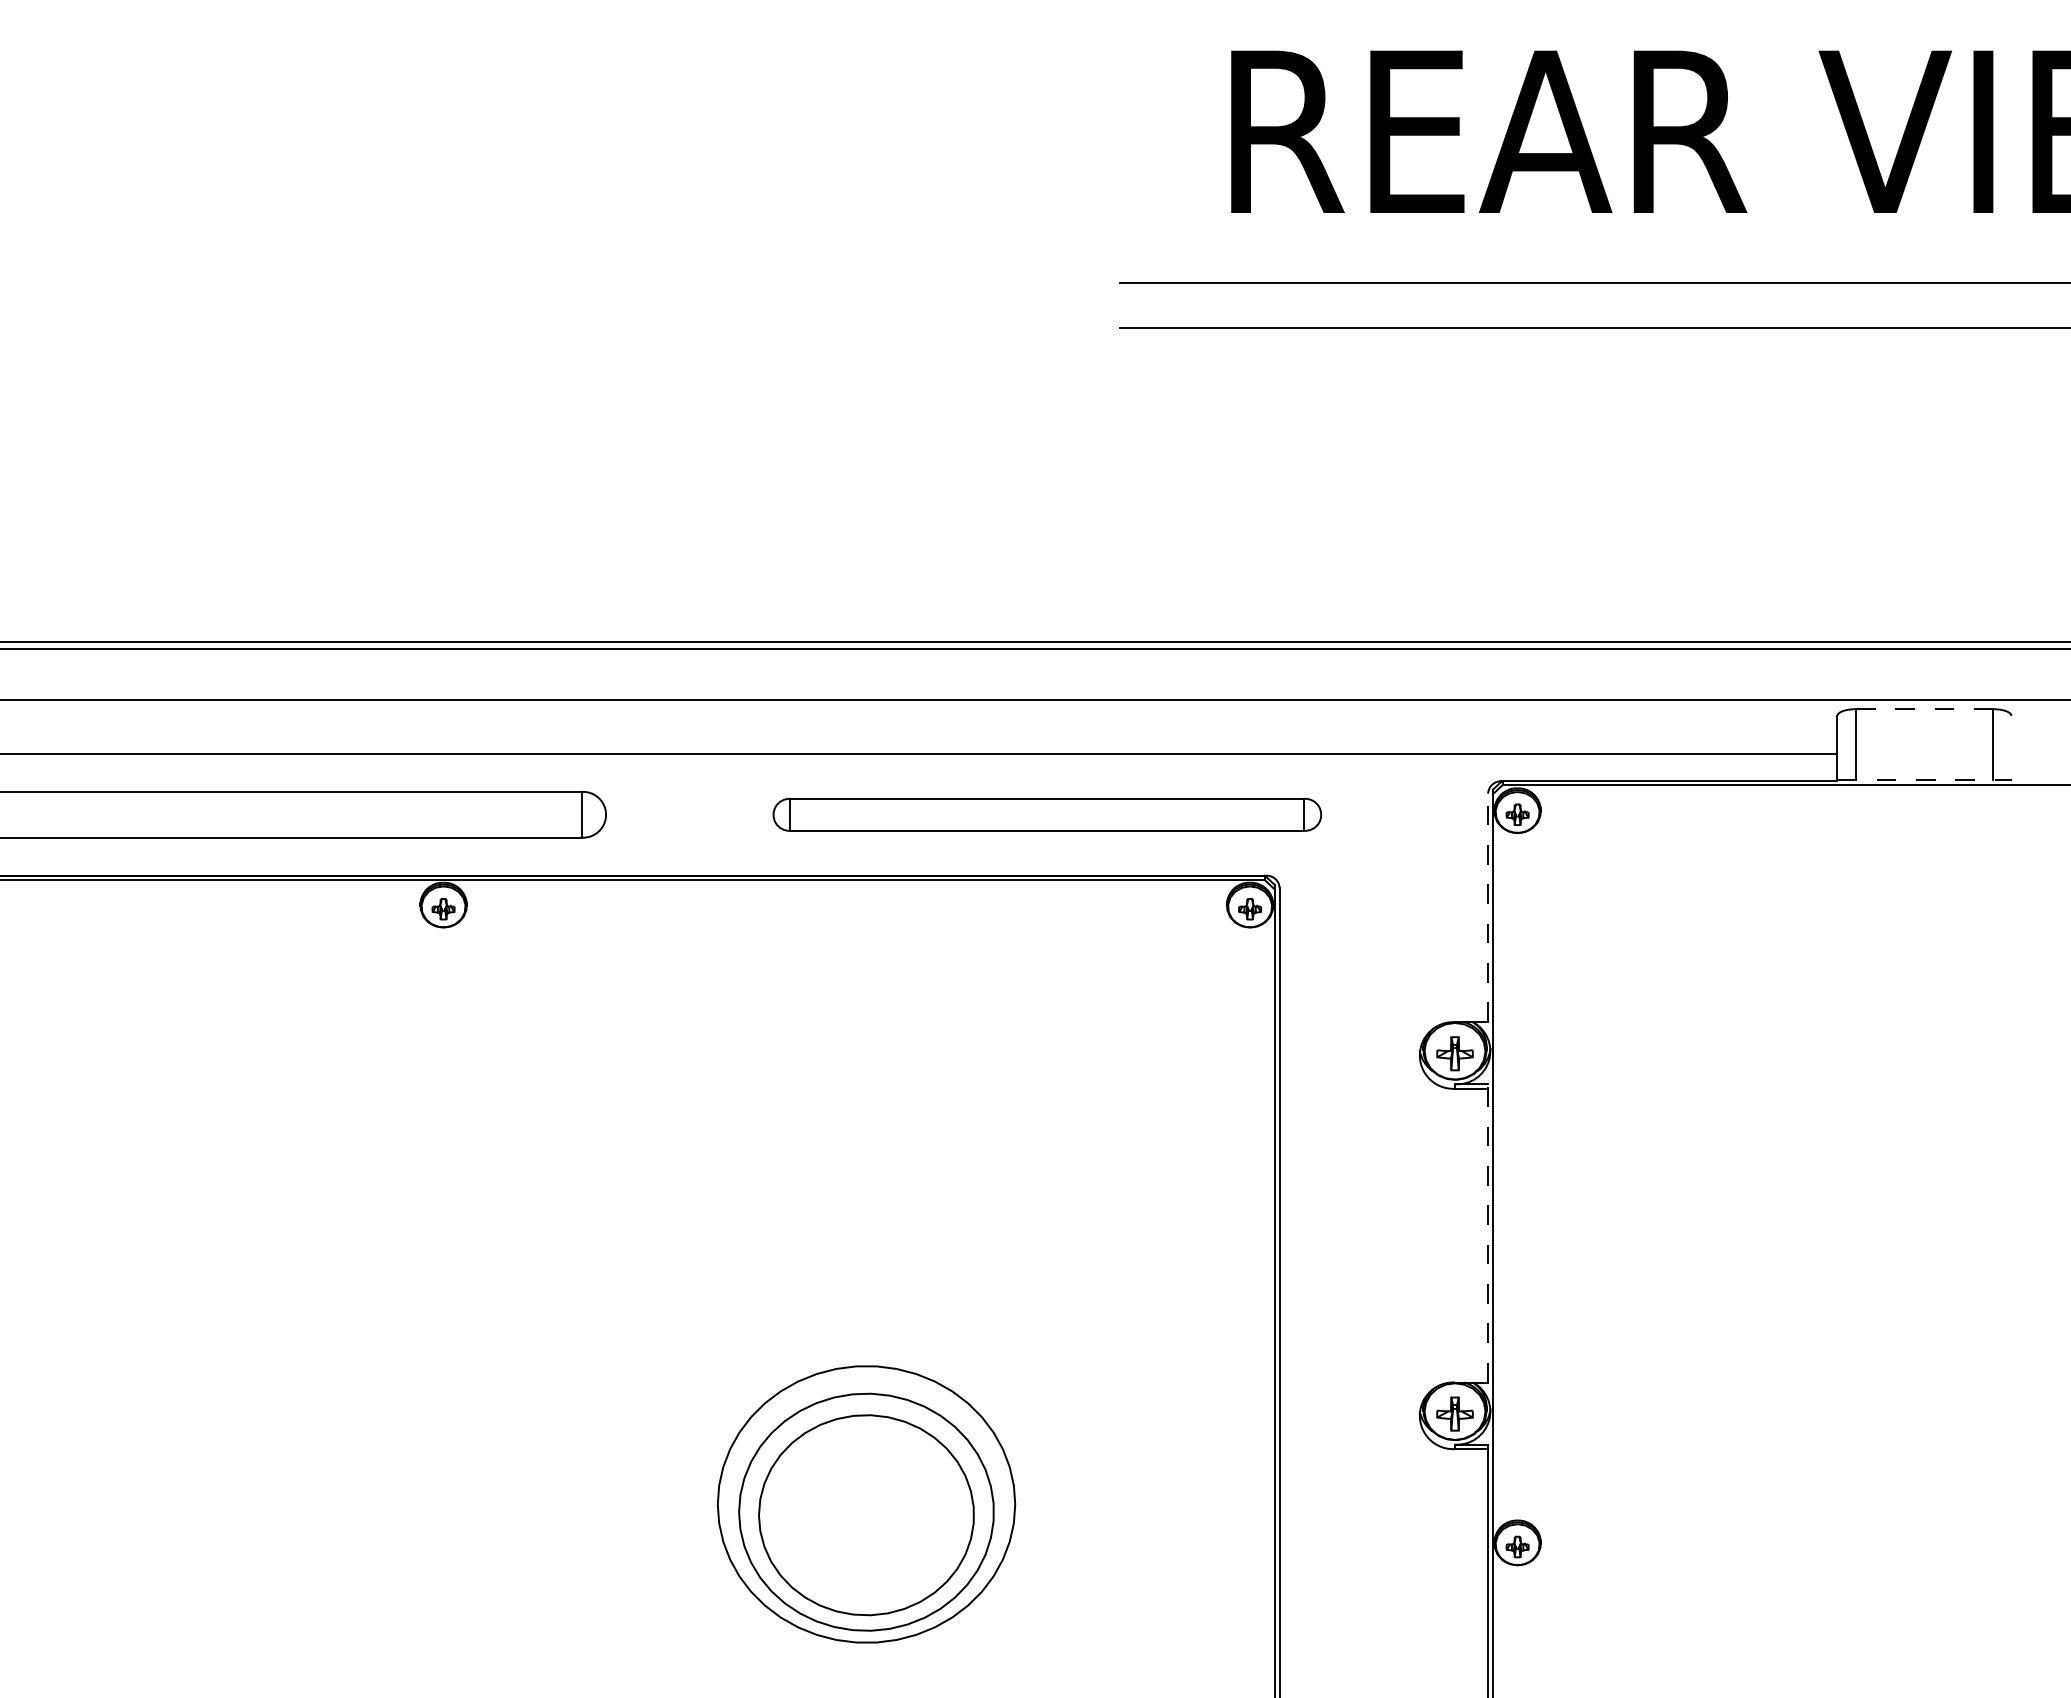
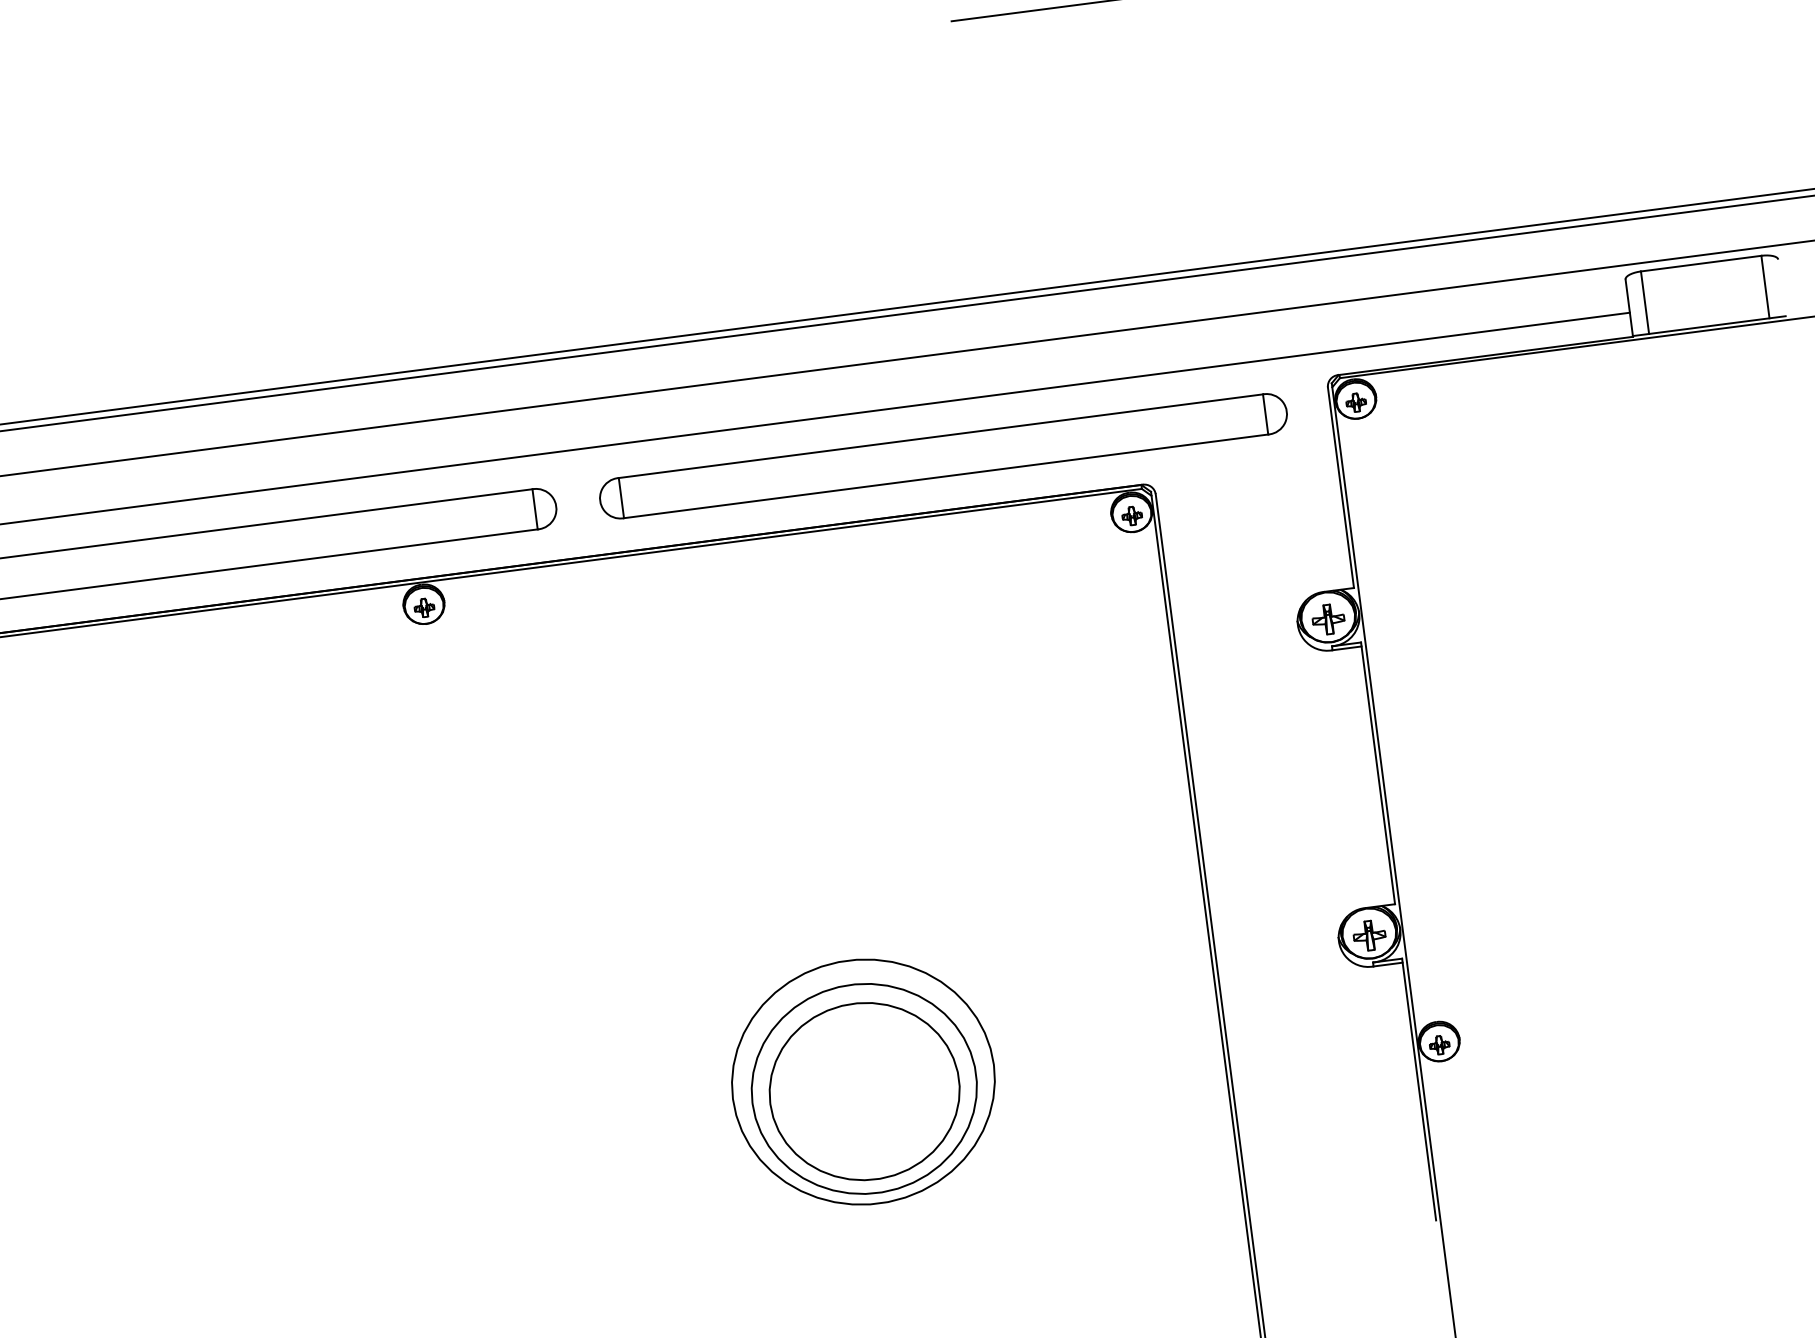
line: (1924, 709) -> (1701, 263), dashed -> solid
line: (1924, 780) -> (1709, 326), dashed -> solid
part: (1047, 814) -> (943, 456), size x1.43
line: (1488, 907) -> (1341, 487), dashed -> solid
line: (1488, 1232) -> (1378, 772), dashed -> solid

